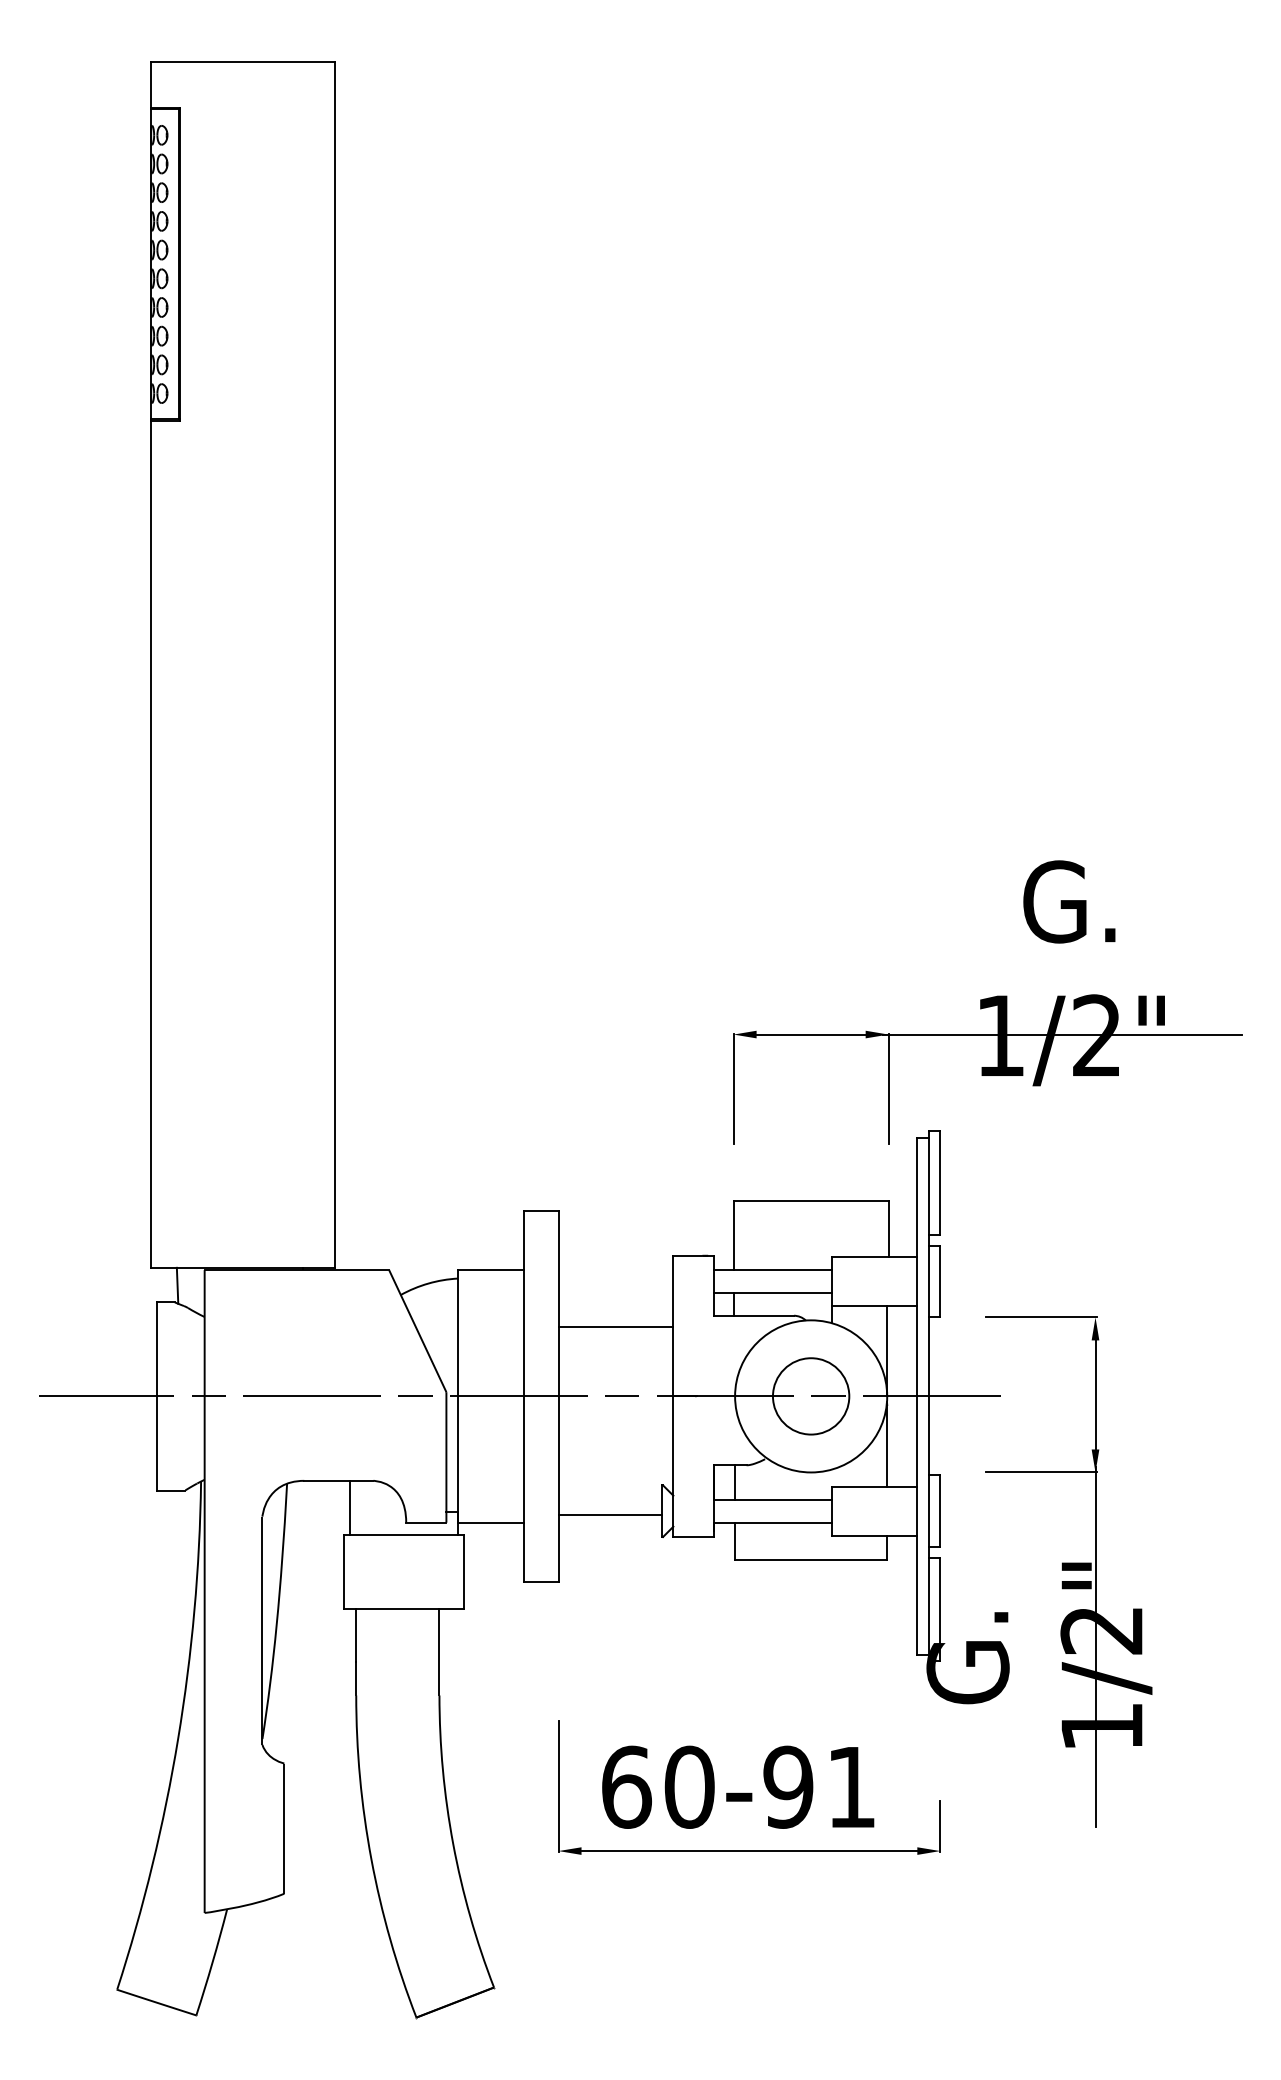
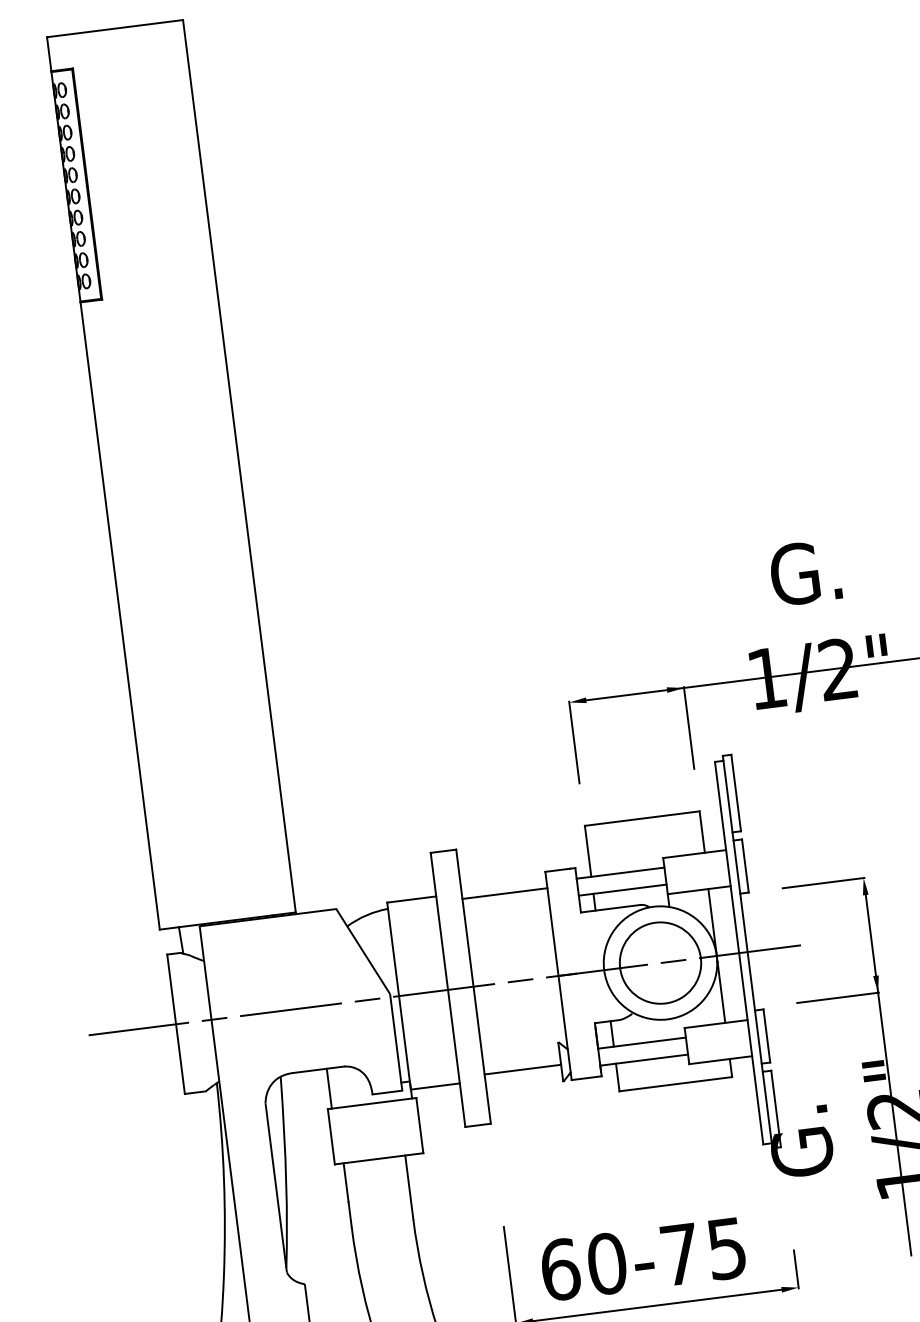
line: (615, 1326) -> (504, 893), moved
circle: (810, 1395) -> (659, 962), size x1.43
text: (818, 1786) -> (702, 1251), 60-91 -> 60-75

